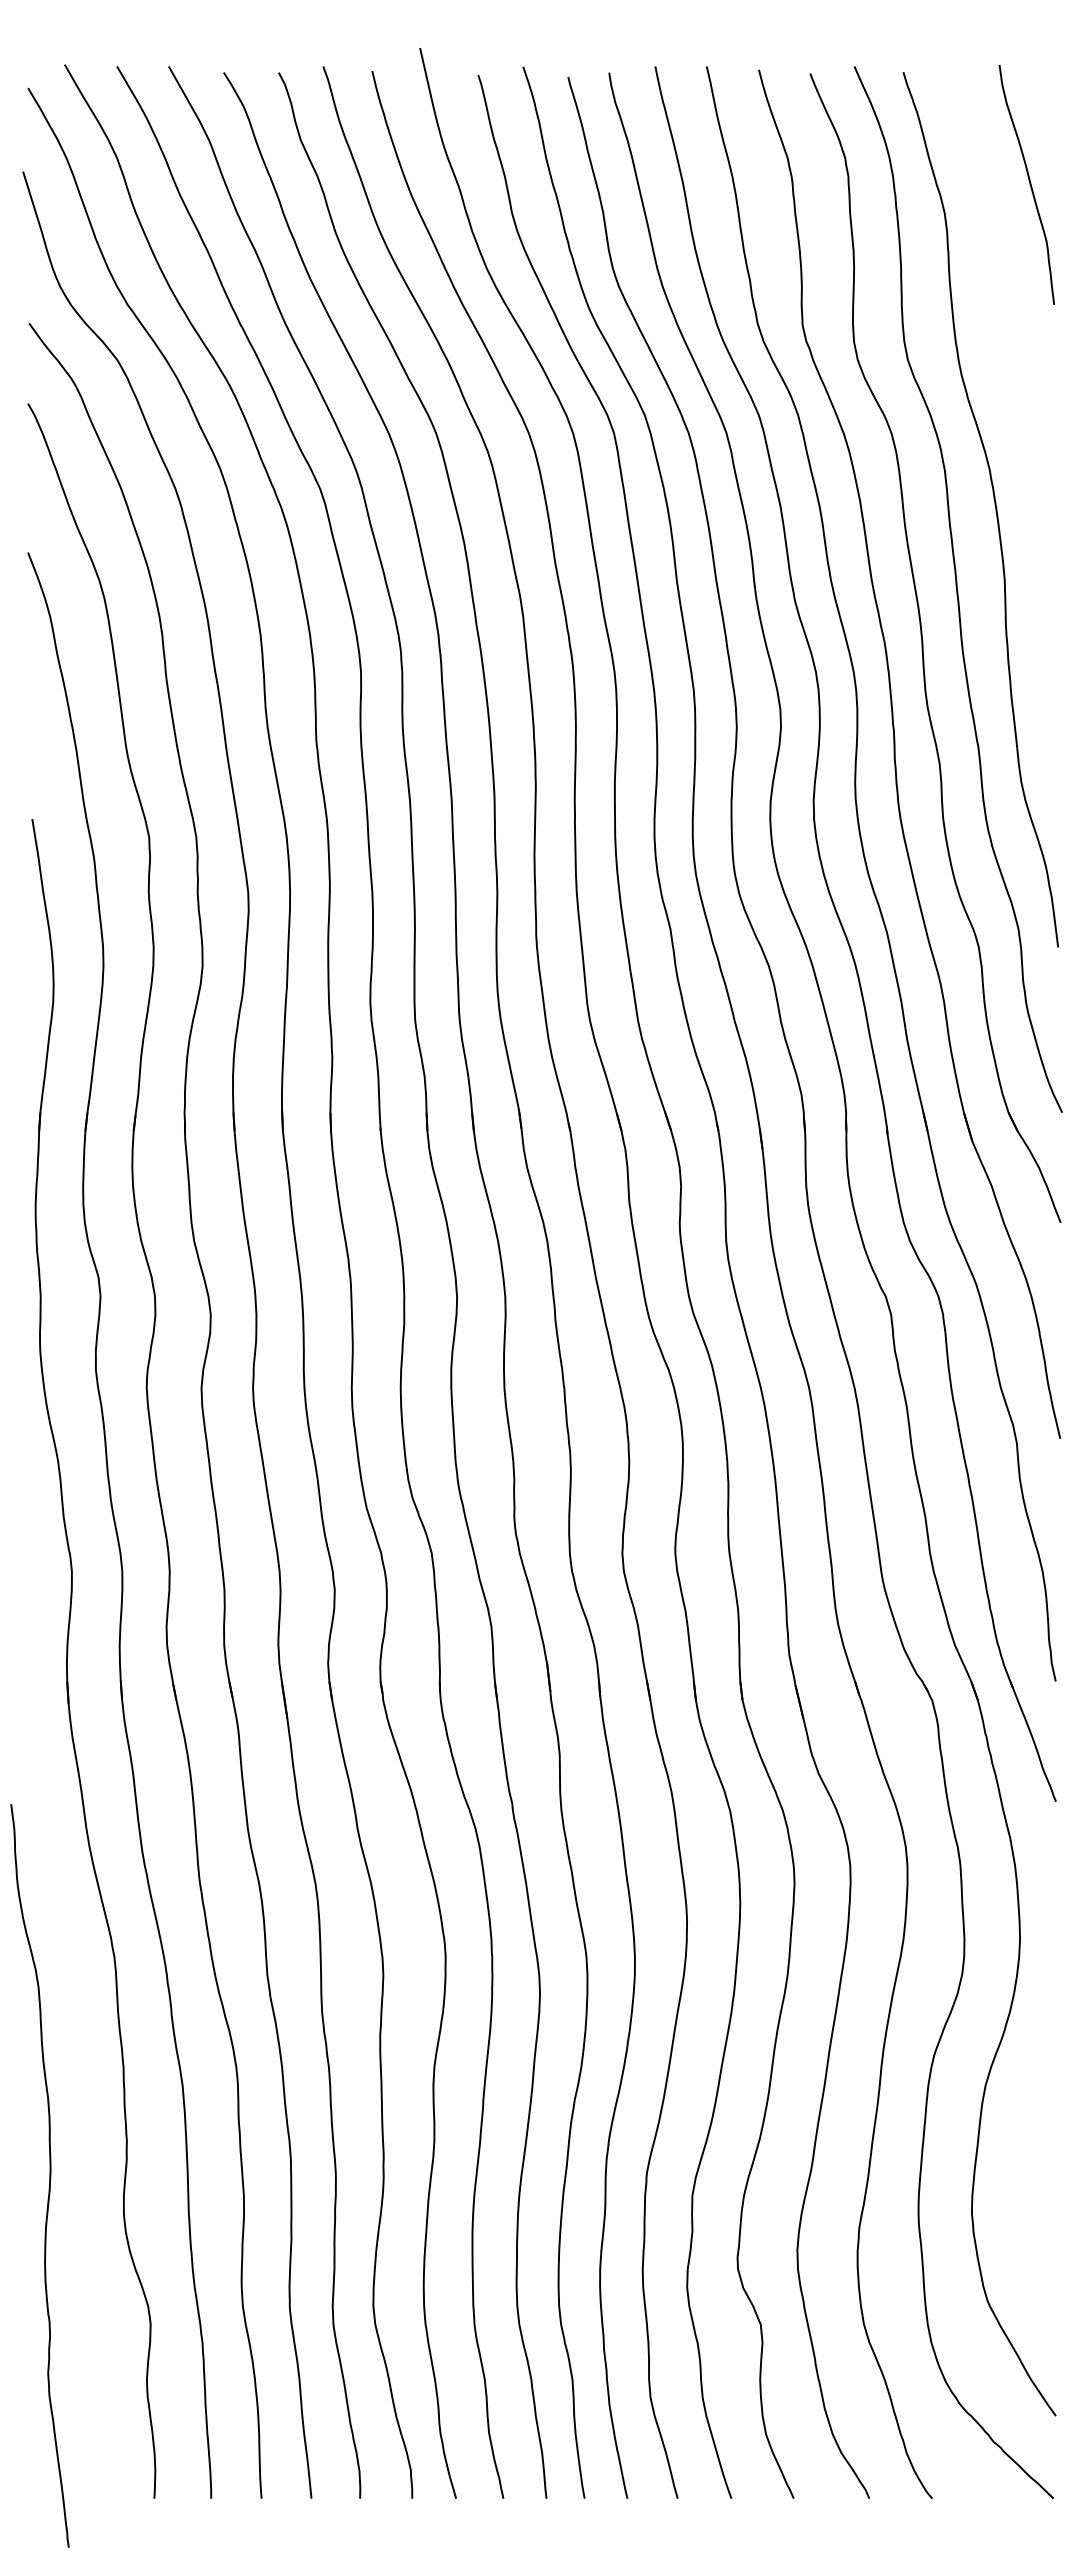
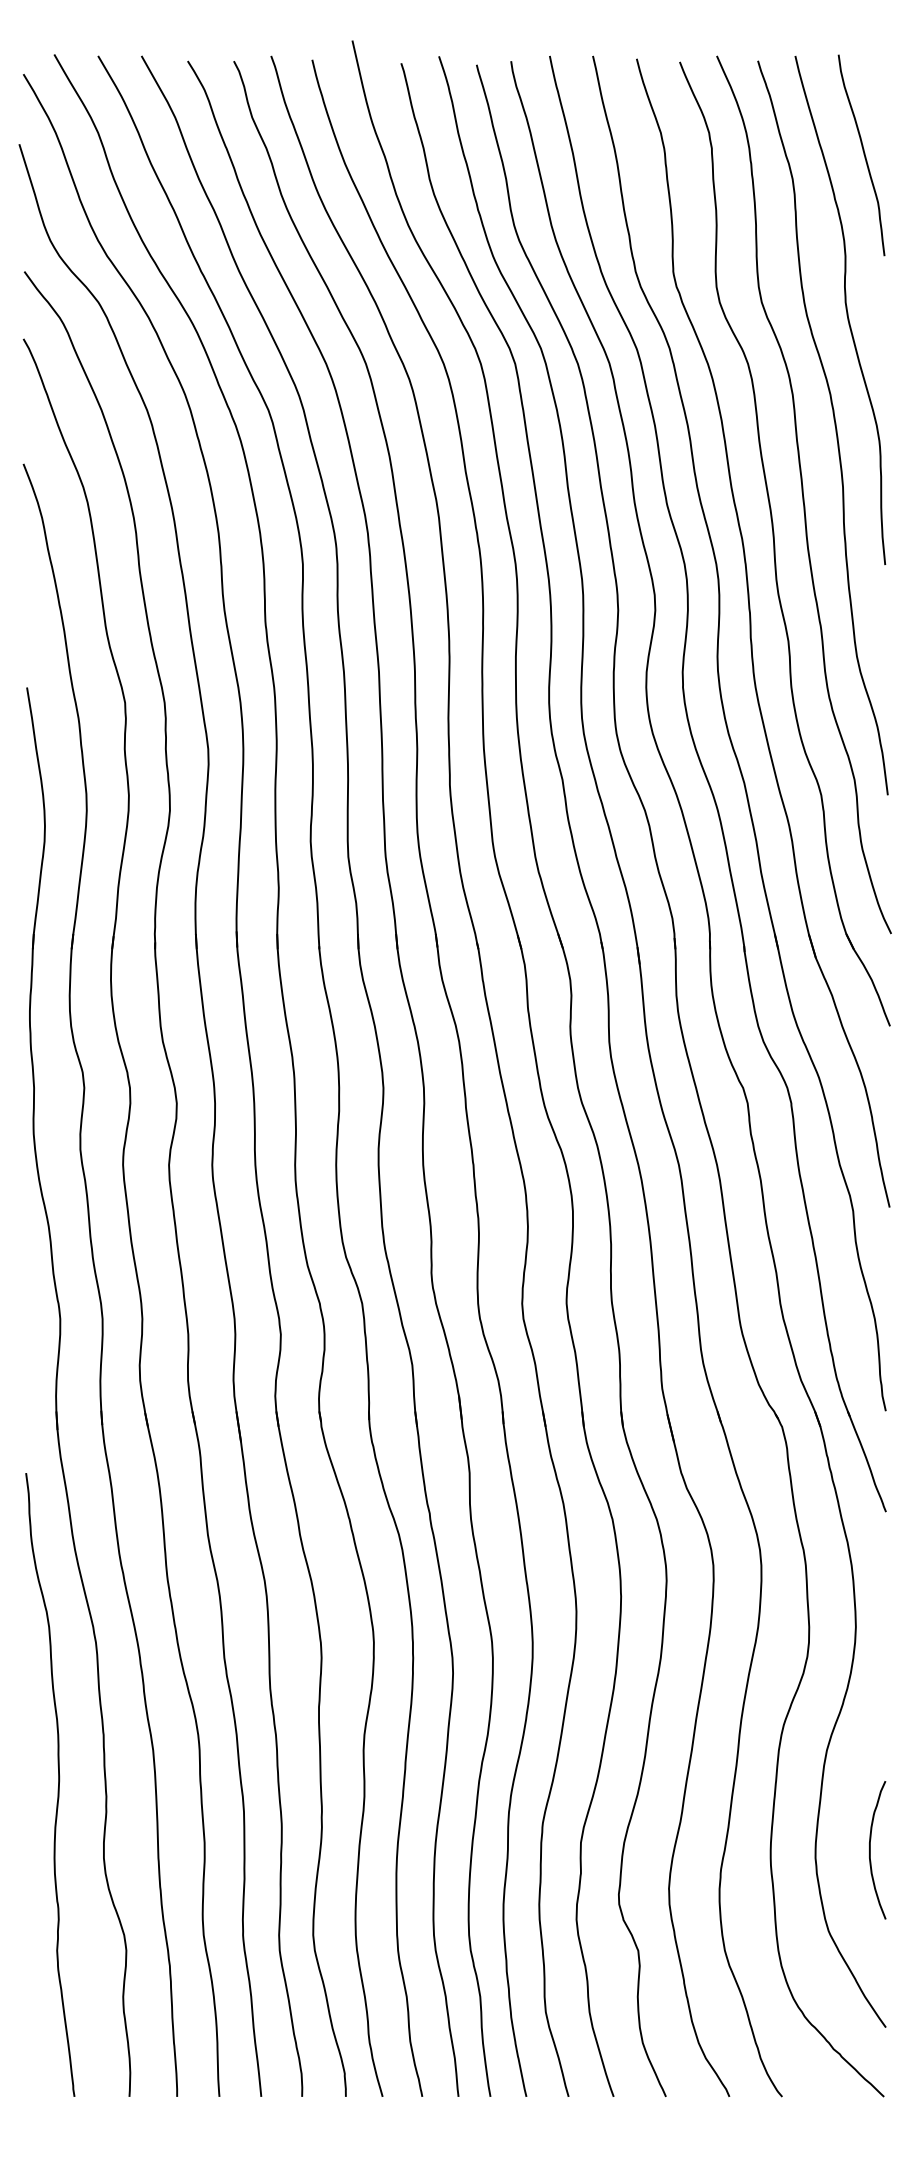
curve: (1008, 369) -> (846, 310), added
curve: (49, 2175) -> (58, 1784), moved
curve: (1037, 2204) -> (870, 1850), added

